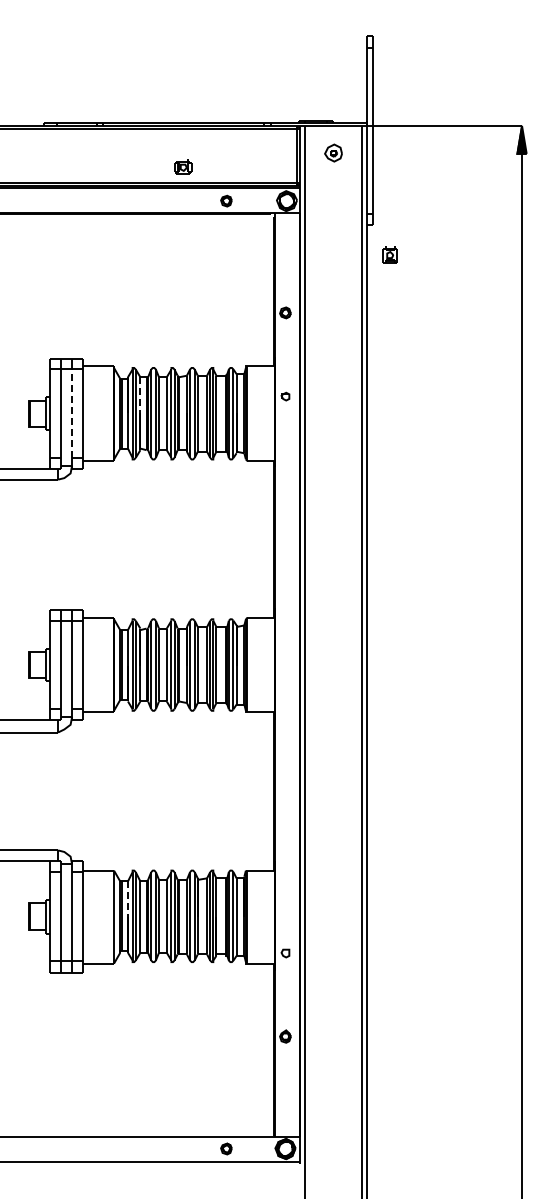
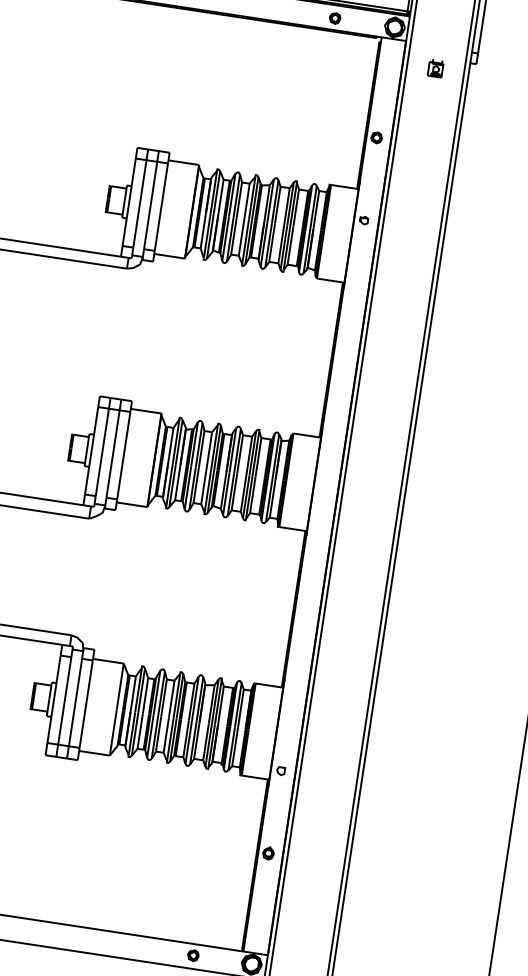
part: (389, 254) -> (435, 68), moved
line: (140, 395) -> (220, 197), dashed -> solid
line: (72, 413) -> (151, 205), dashed -> solid
line: (127, 899) -> (132, 694), dashed -> solid

